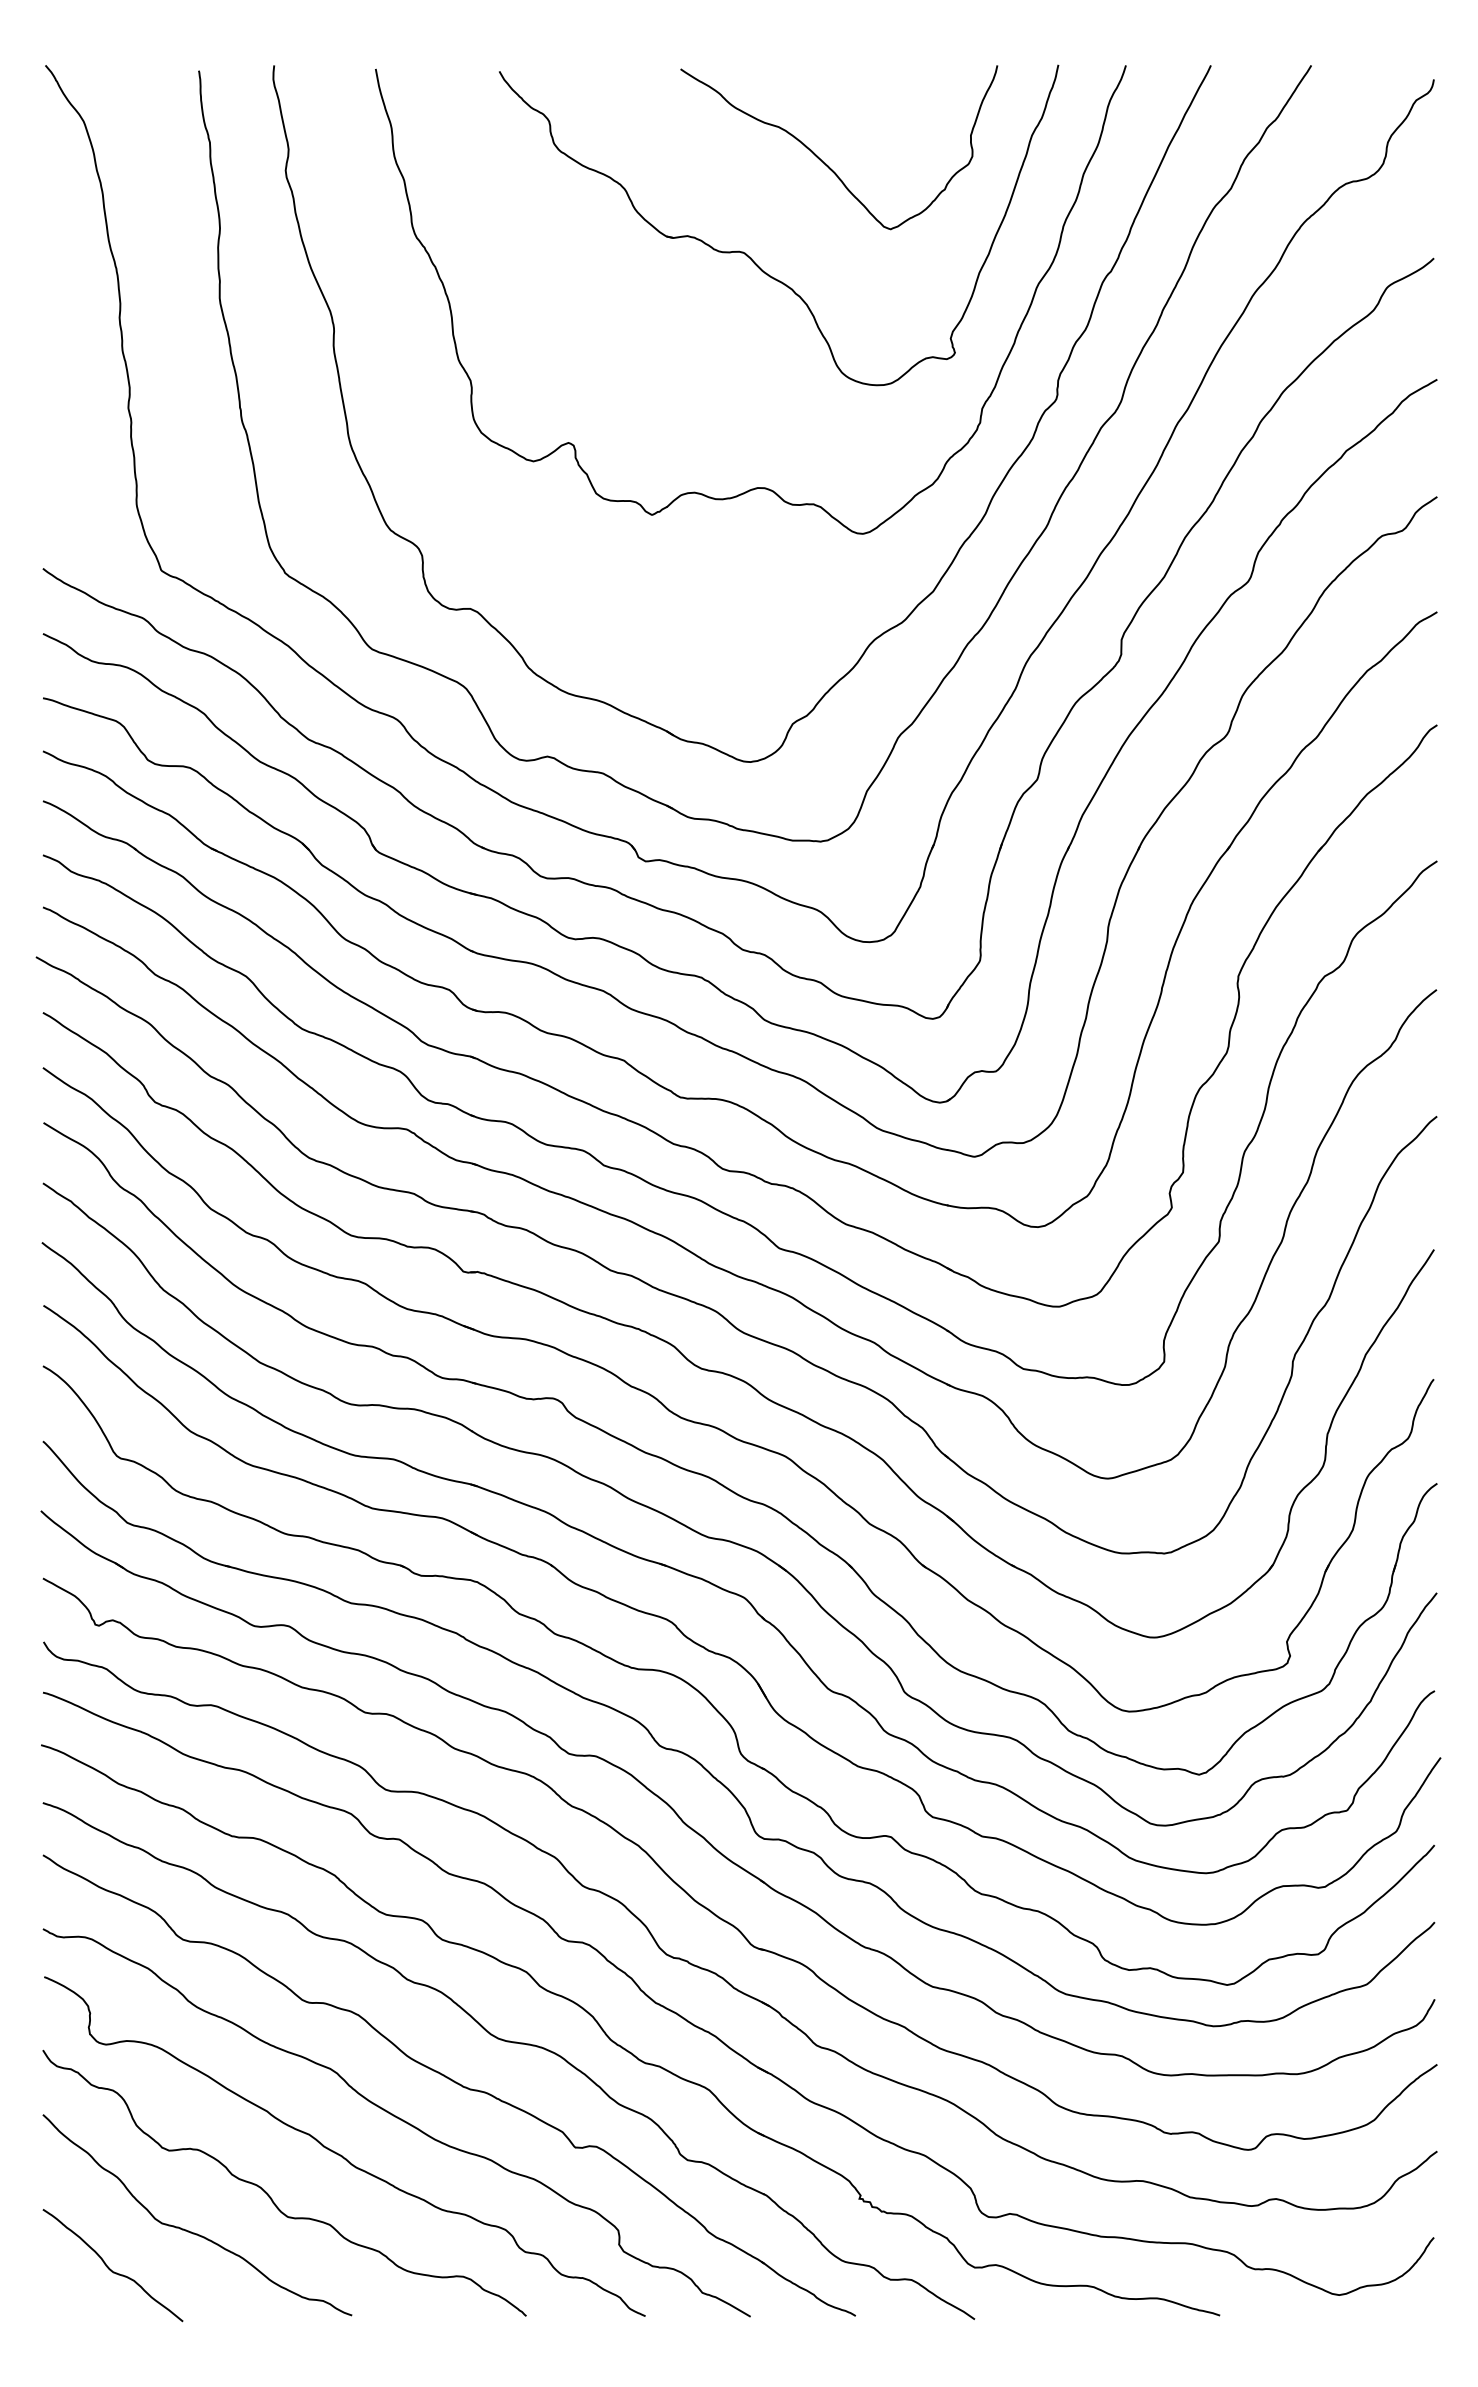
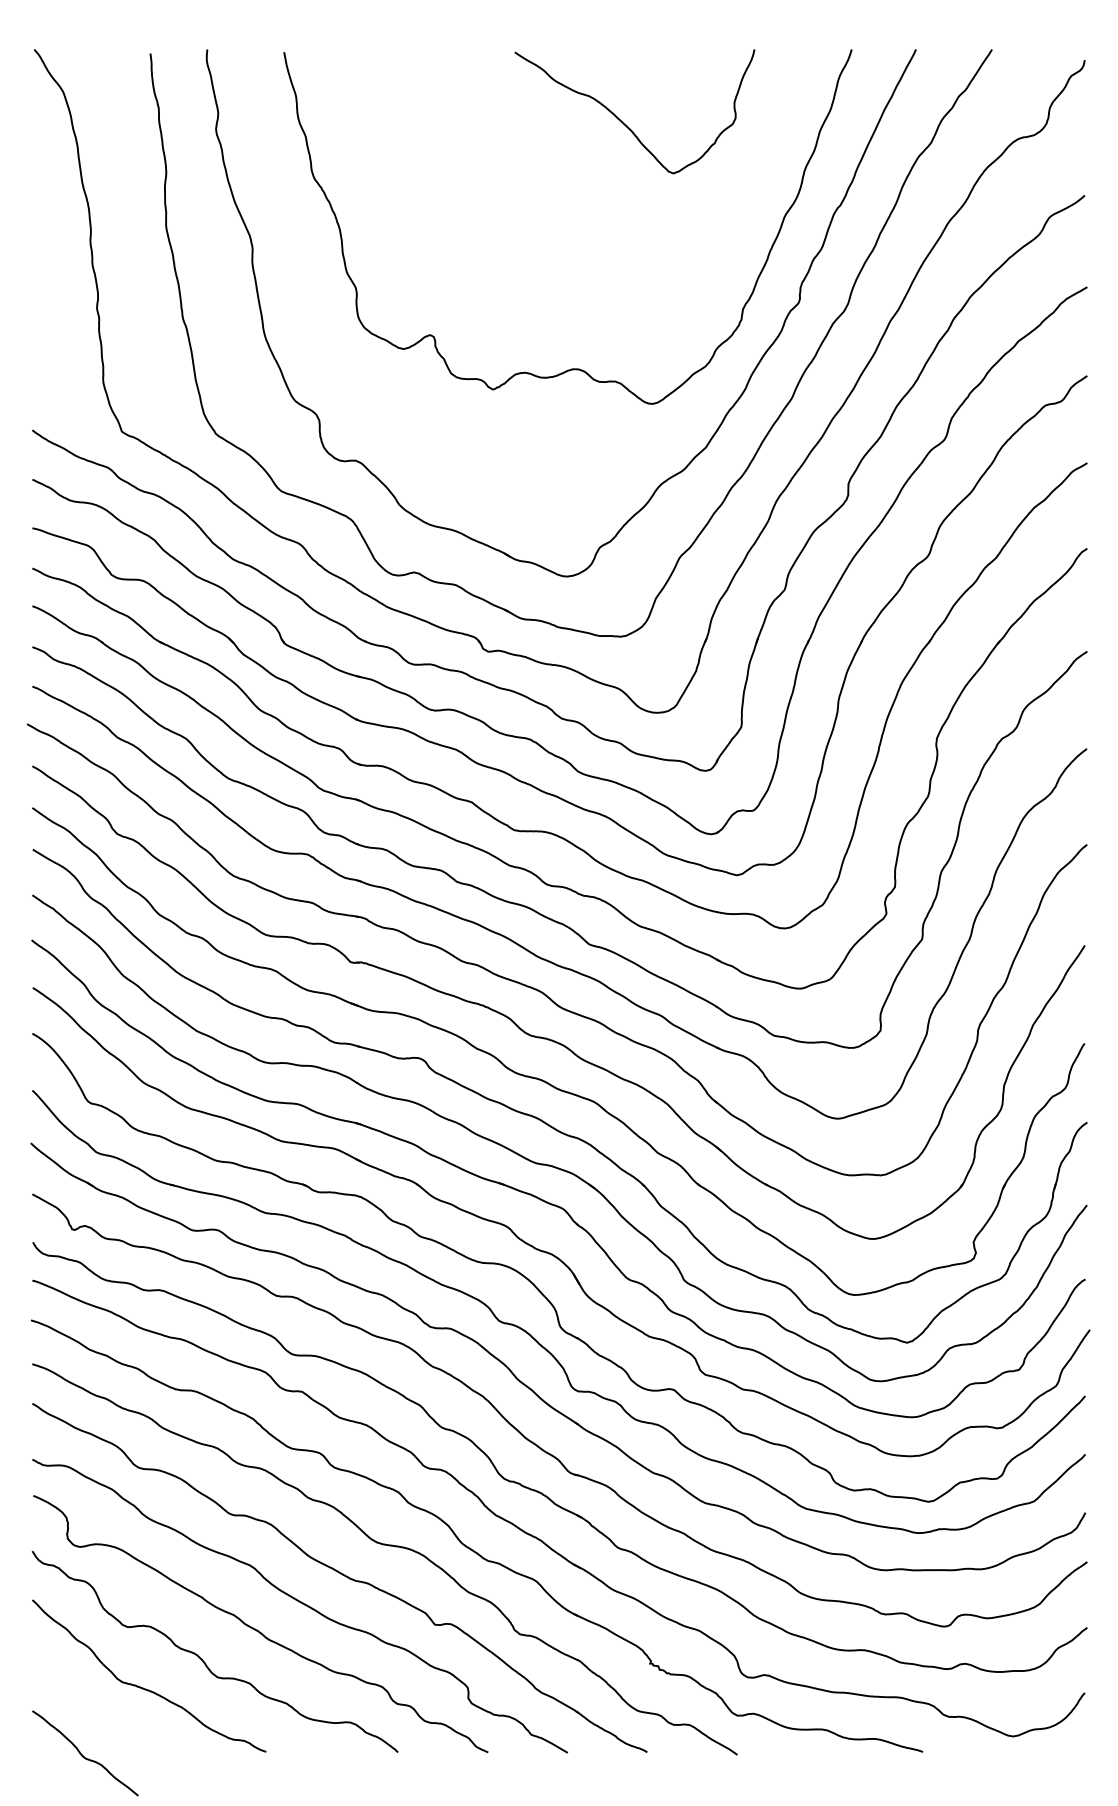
part: (751, 257) -> (568, 194), removed
curve: (109, 2267) -> (82, 1754), moved

